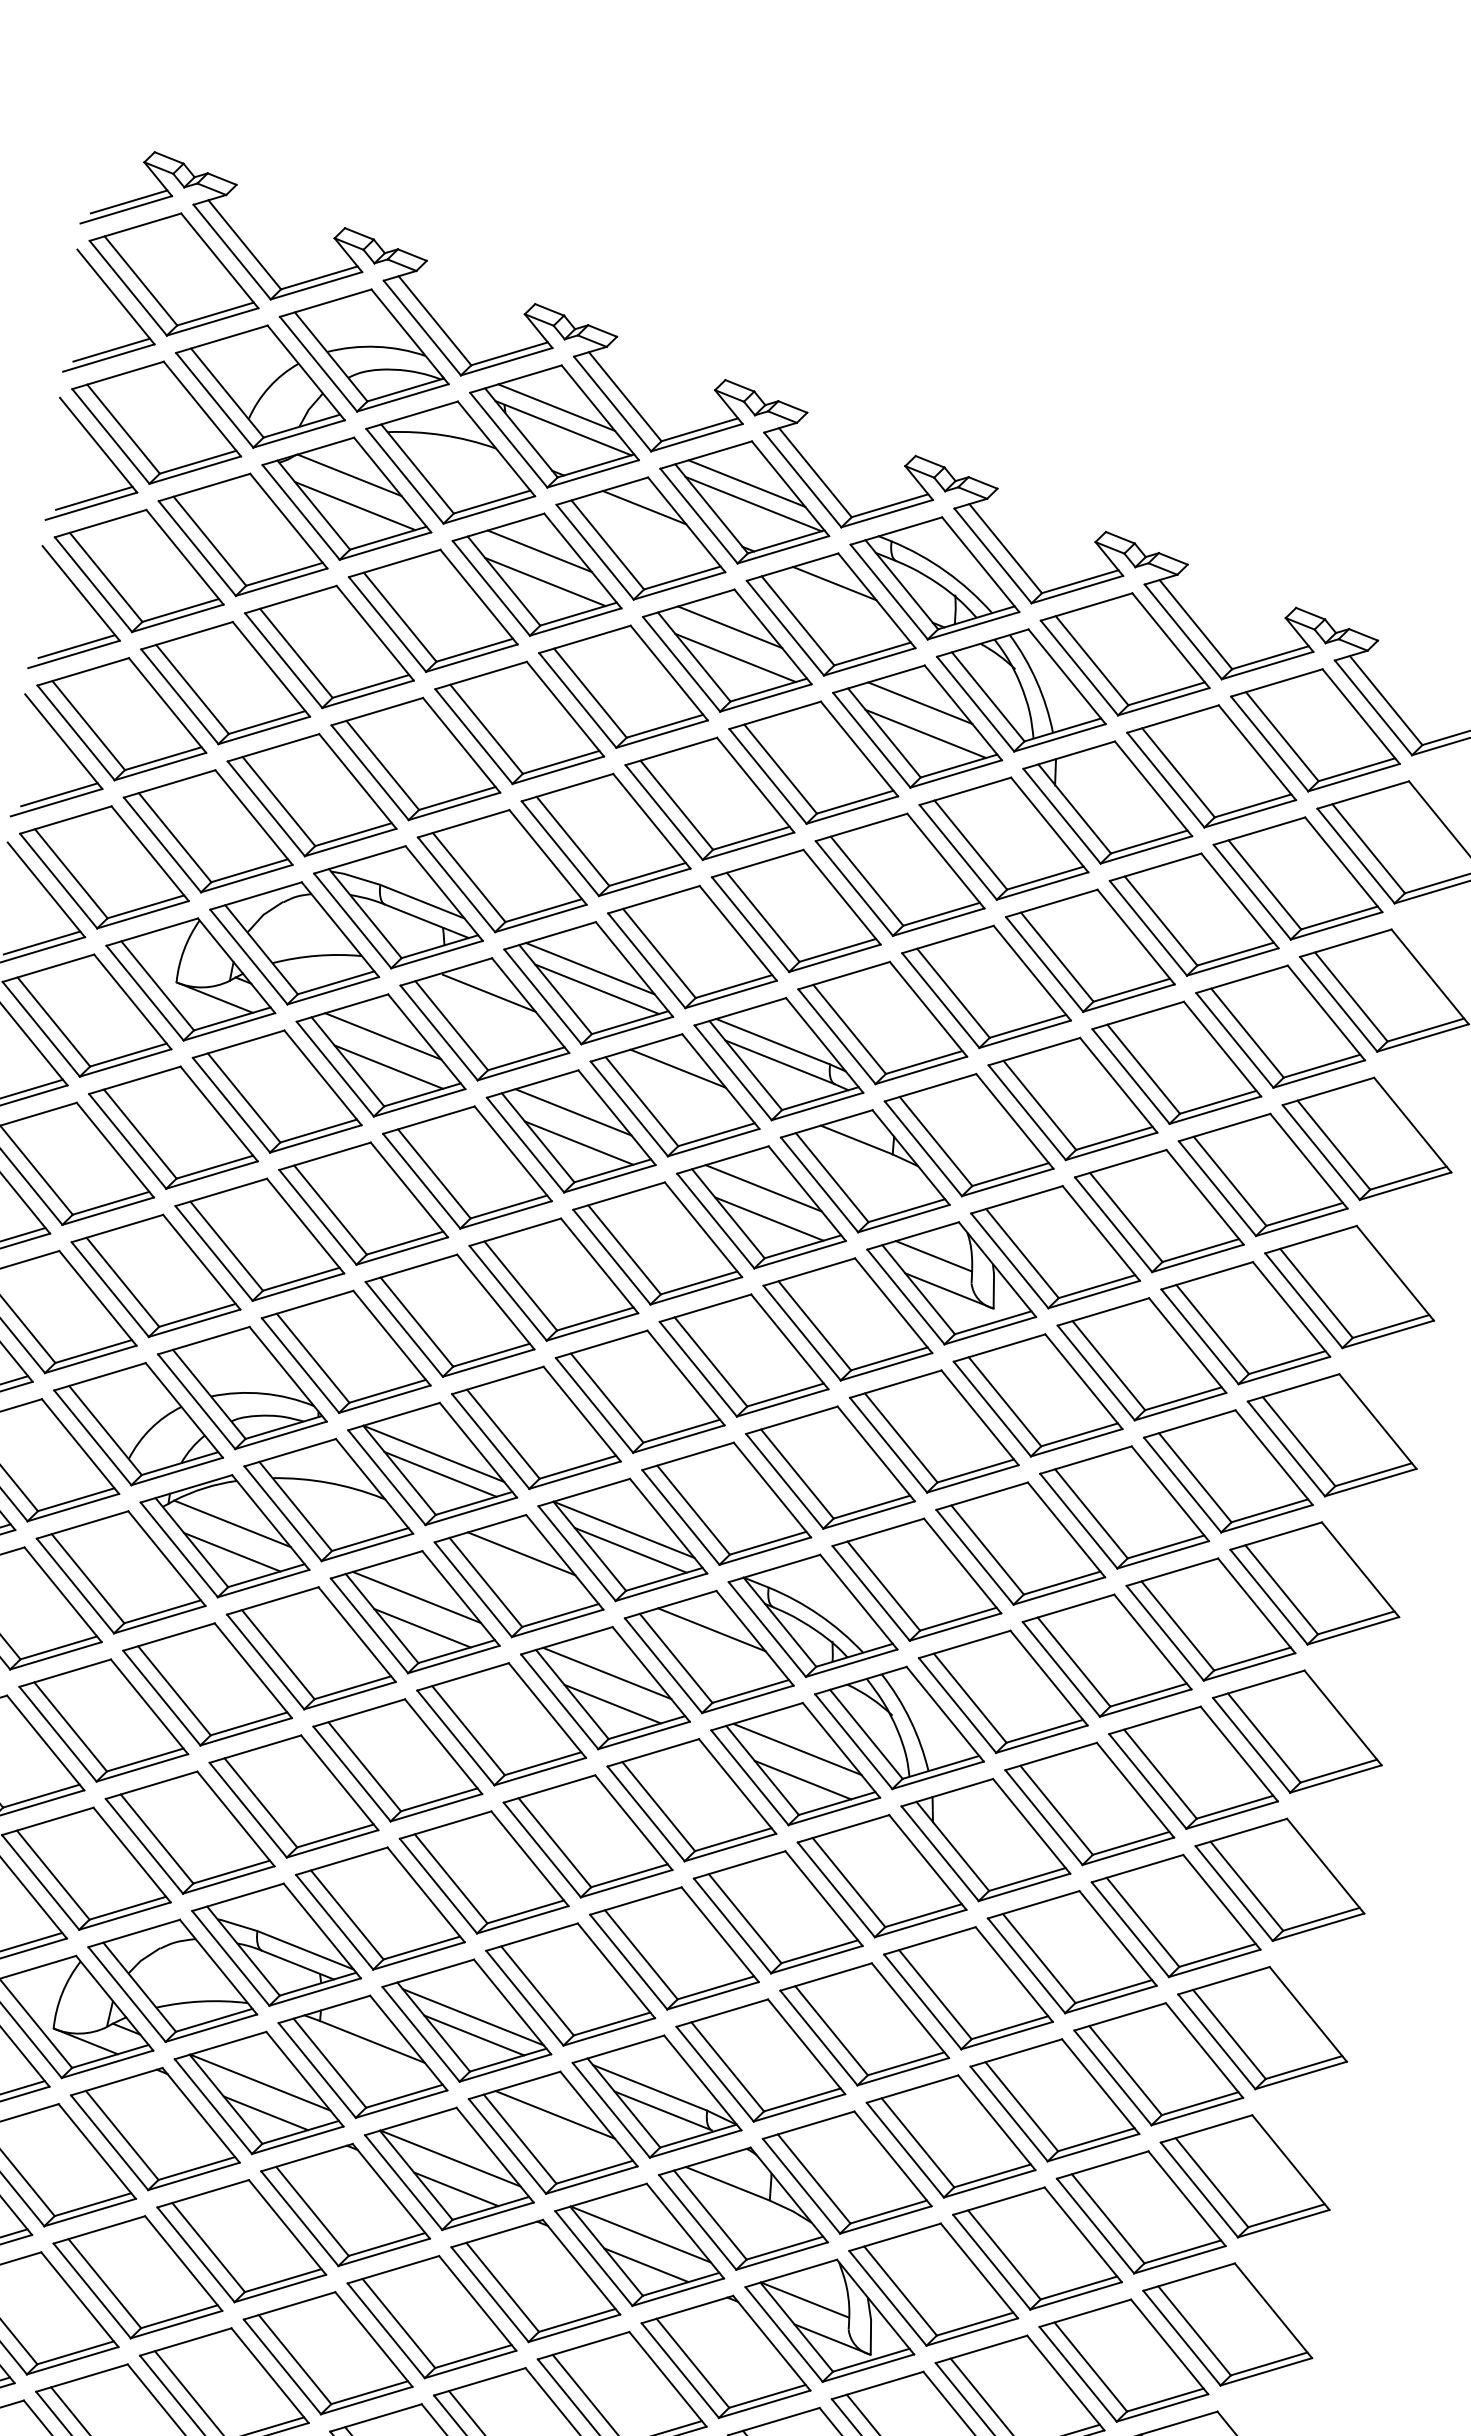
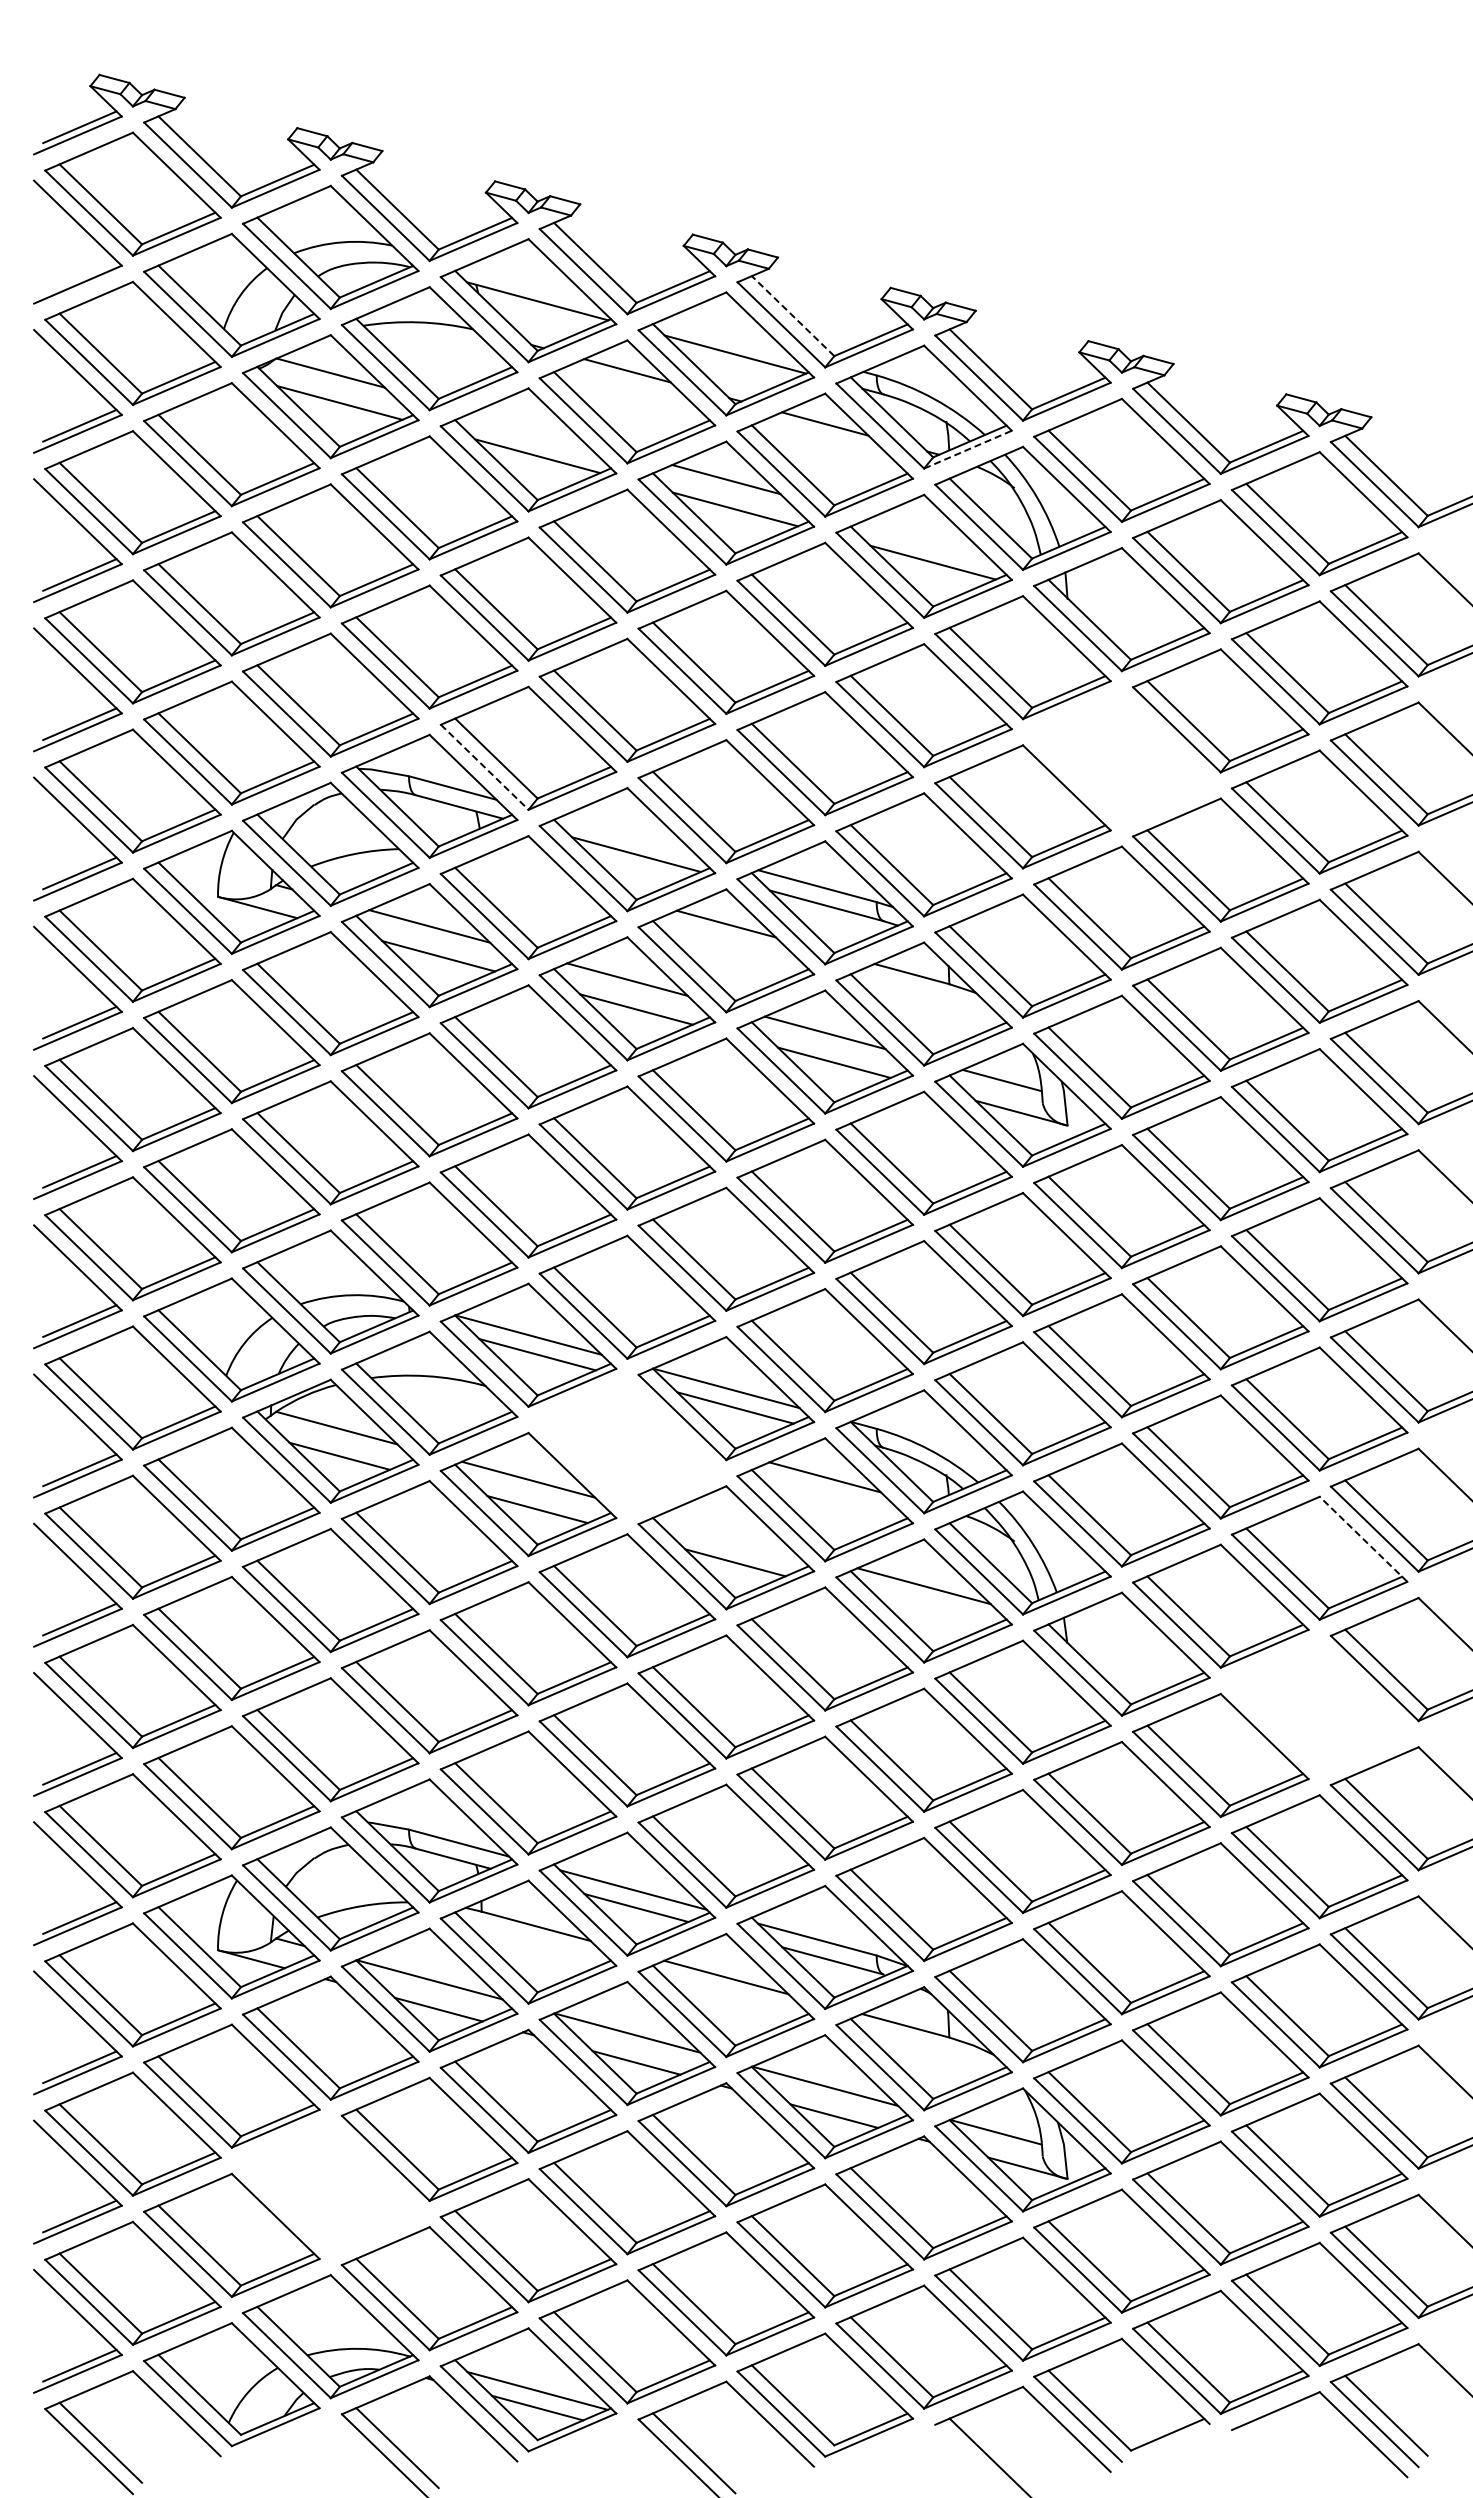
line: (111, 350) -> (79, 276), removed
line: (556, 407) -> (528, 281), removed
line: (814, 472) -> (792, 315), solid -> dashed
line: (747, 483) -> (726, 334), removed
line: (539, 550) -> (528, 425), removed
line: (973, 625) -> (967, 449), solid -> dashed
line: (920, 702) -> (924, 532), removed
line: (457, 885) -> (485, 767), solid -> dashed
part: (1090, 950) -> (1121, 758), removed
line: (590, 969) -> (627, 835), removed
line: (488, 993) -> (529, 871), removed
part: (519, 1576) -> (627, 1446), removed
line: (606, 1672) -> (725, 1532), removed
line: (1239, 1753) -> (1363, 1538), solid -> dashed
line: (803, 1779) -> (933, 1615), removed
part: (1175, 1915) -> (1319, 1707), removed
part: (137, 2276) -> (330, 2186), removed

